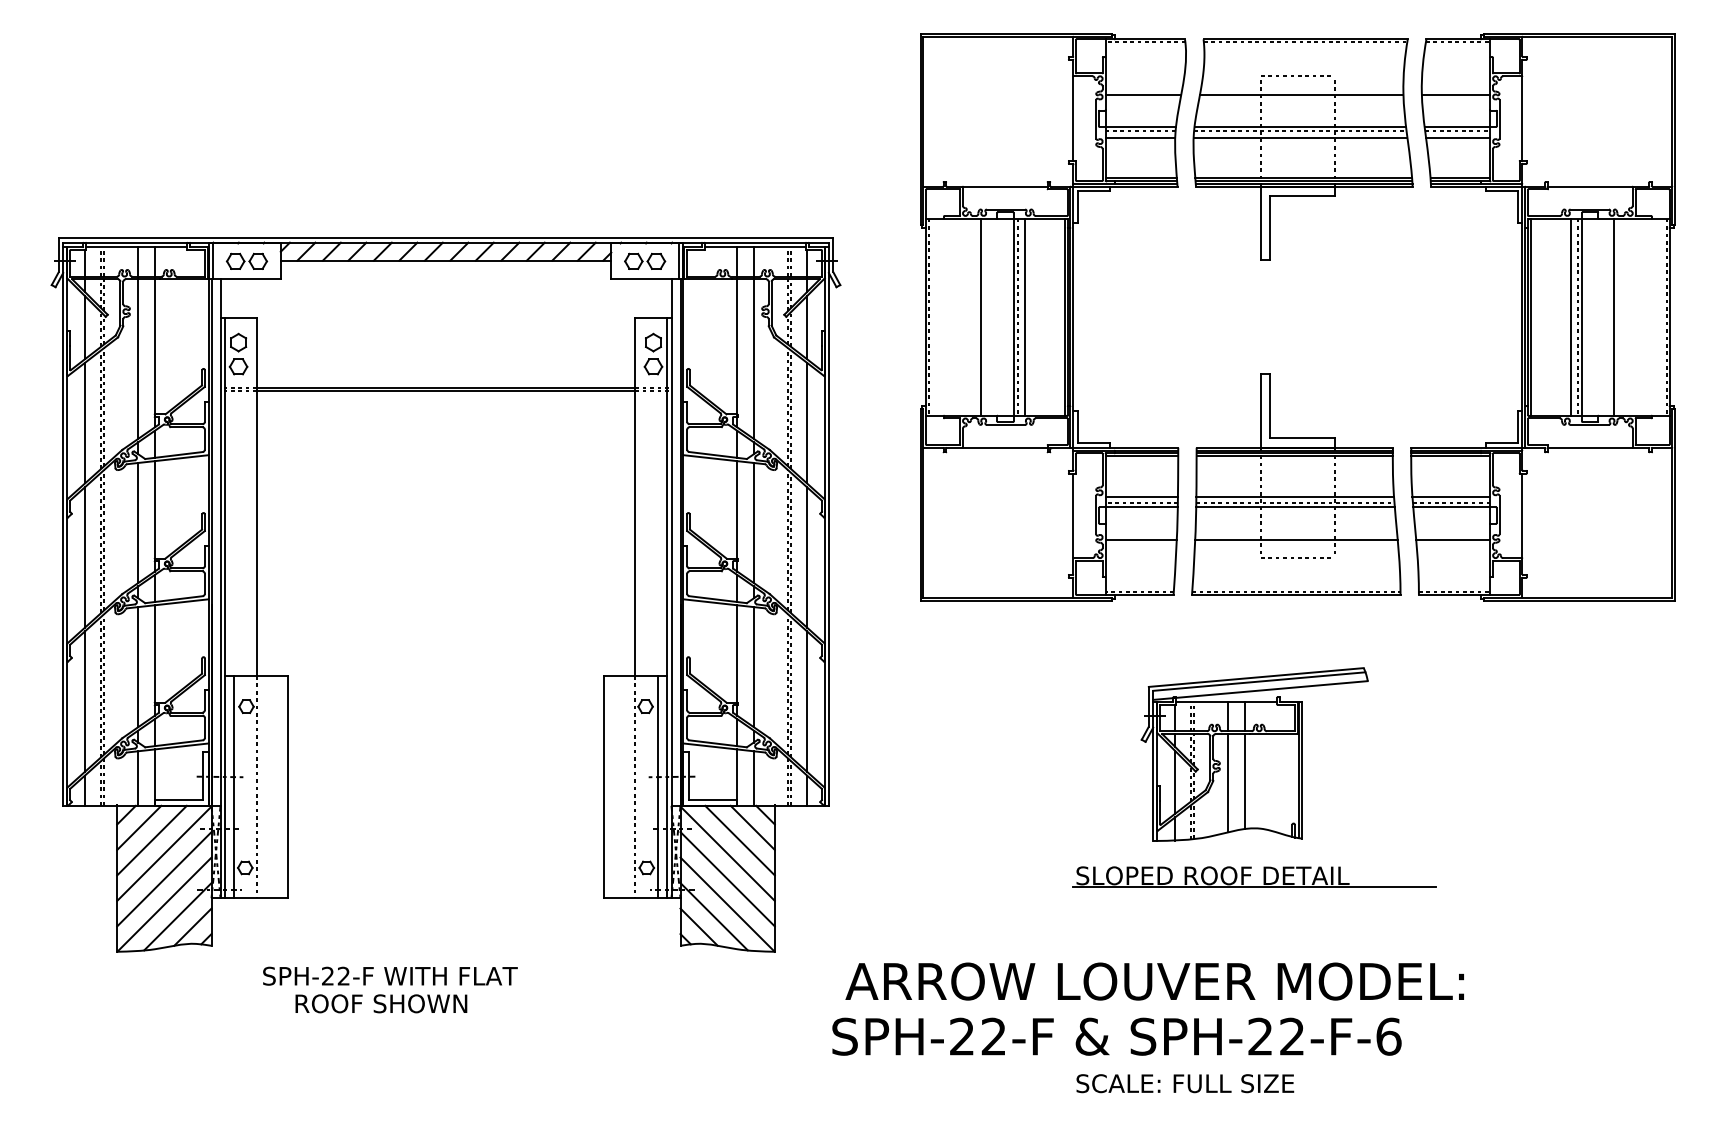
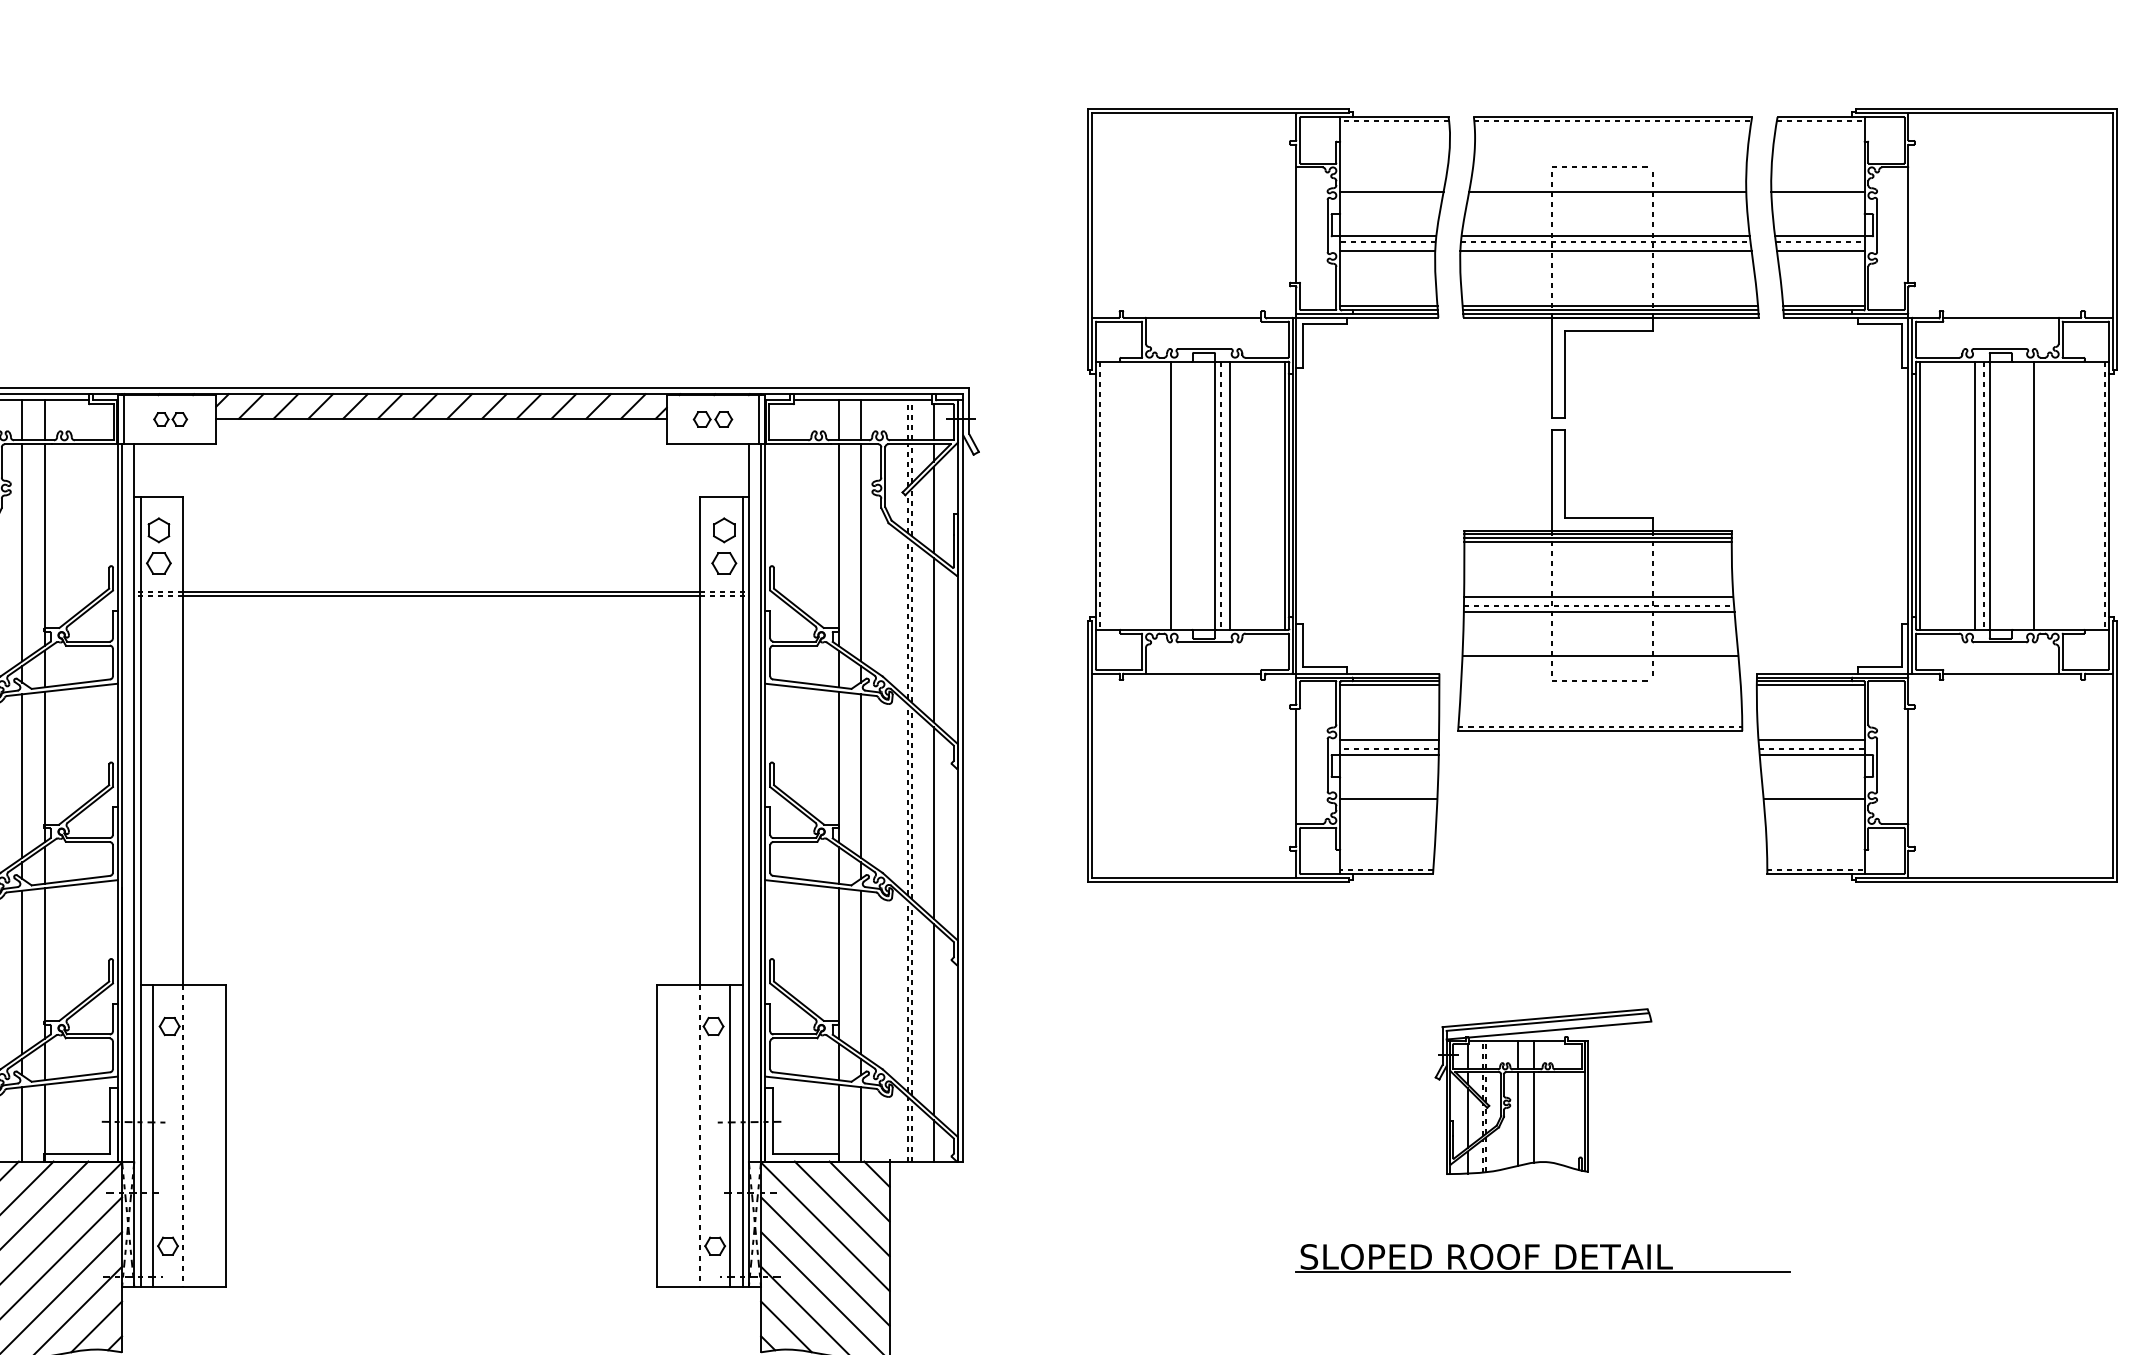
part: (247, 260) -> (171, 418), size x0.6
part: (645, 260) -> (713, 418), size x0.7
part: (1296, 484) -> (1600, 580), moved
part: (1254, 754) -> (1543, 1091), size x0.7

